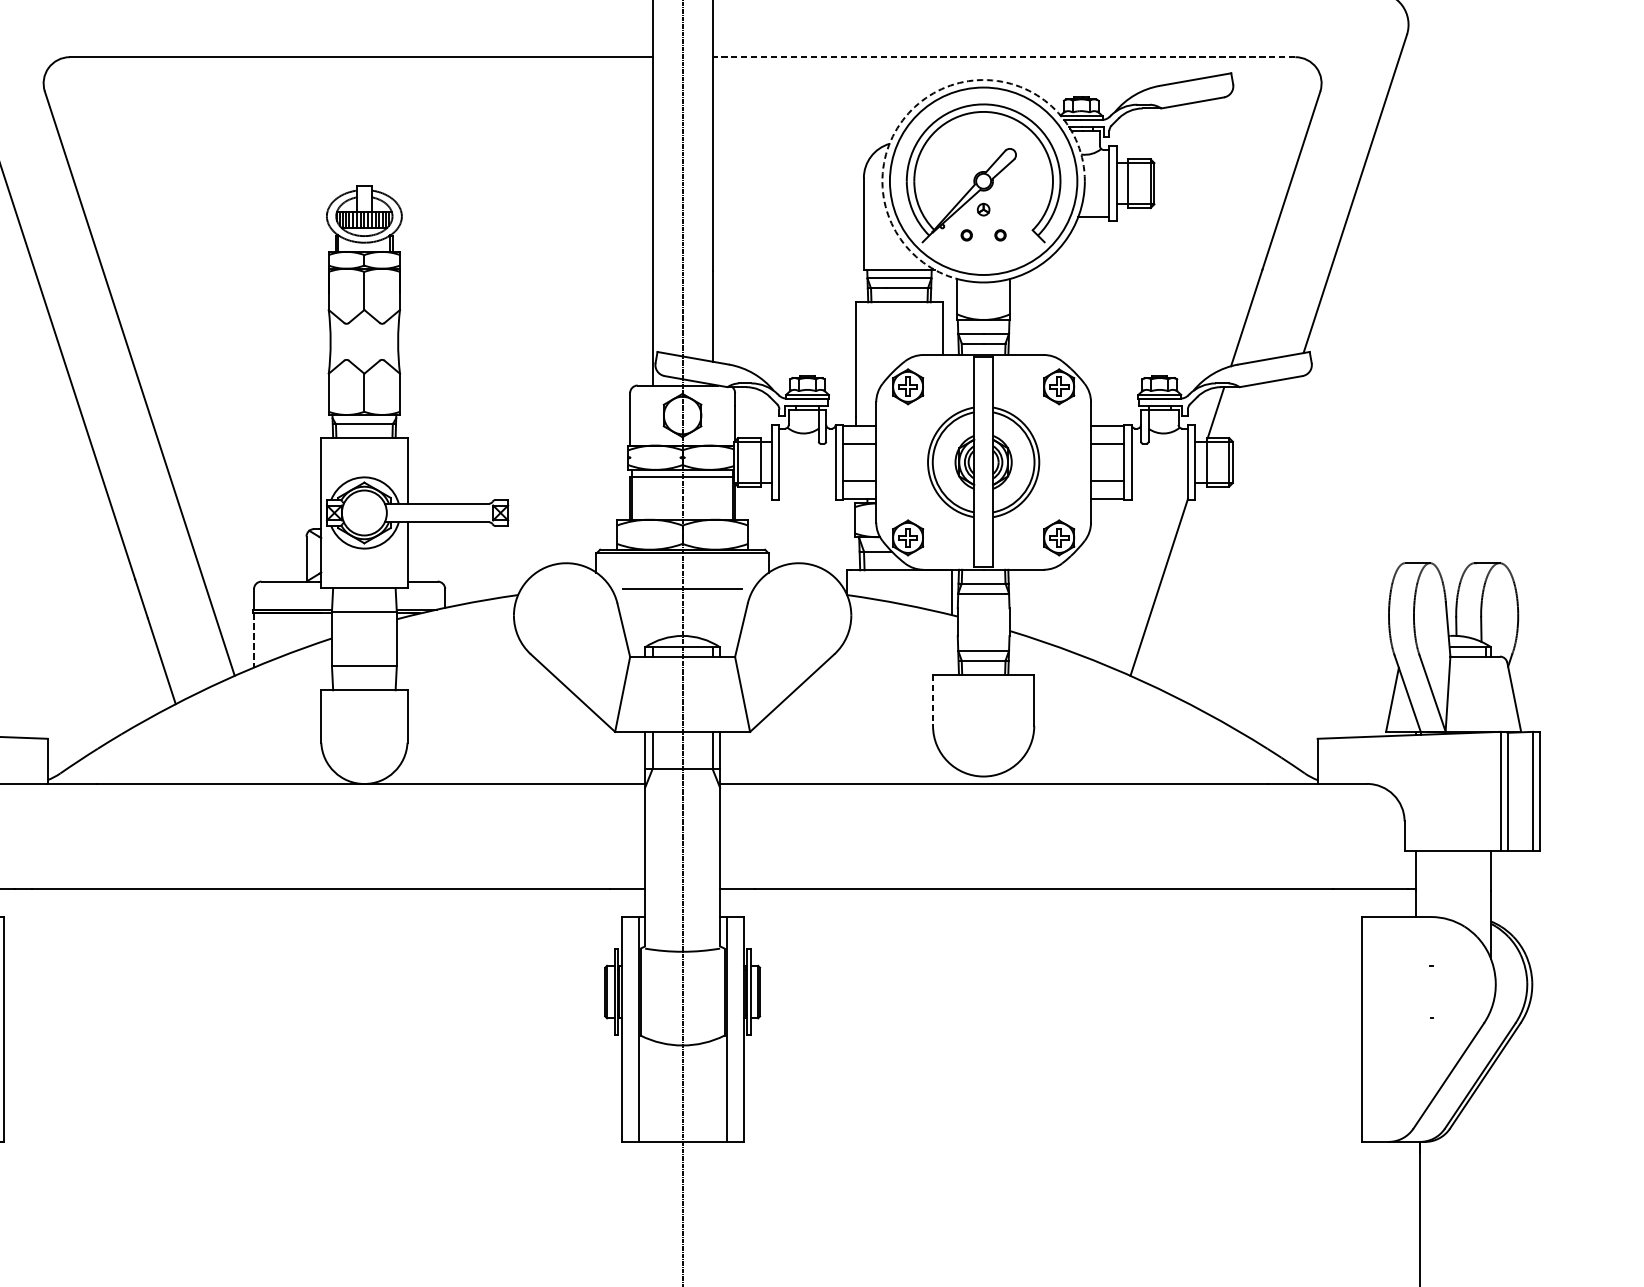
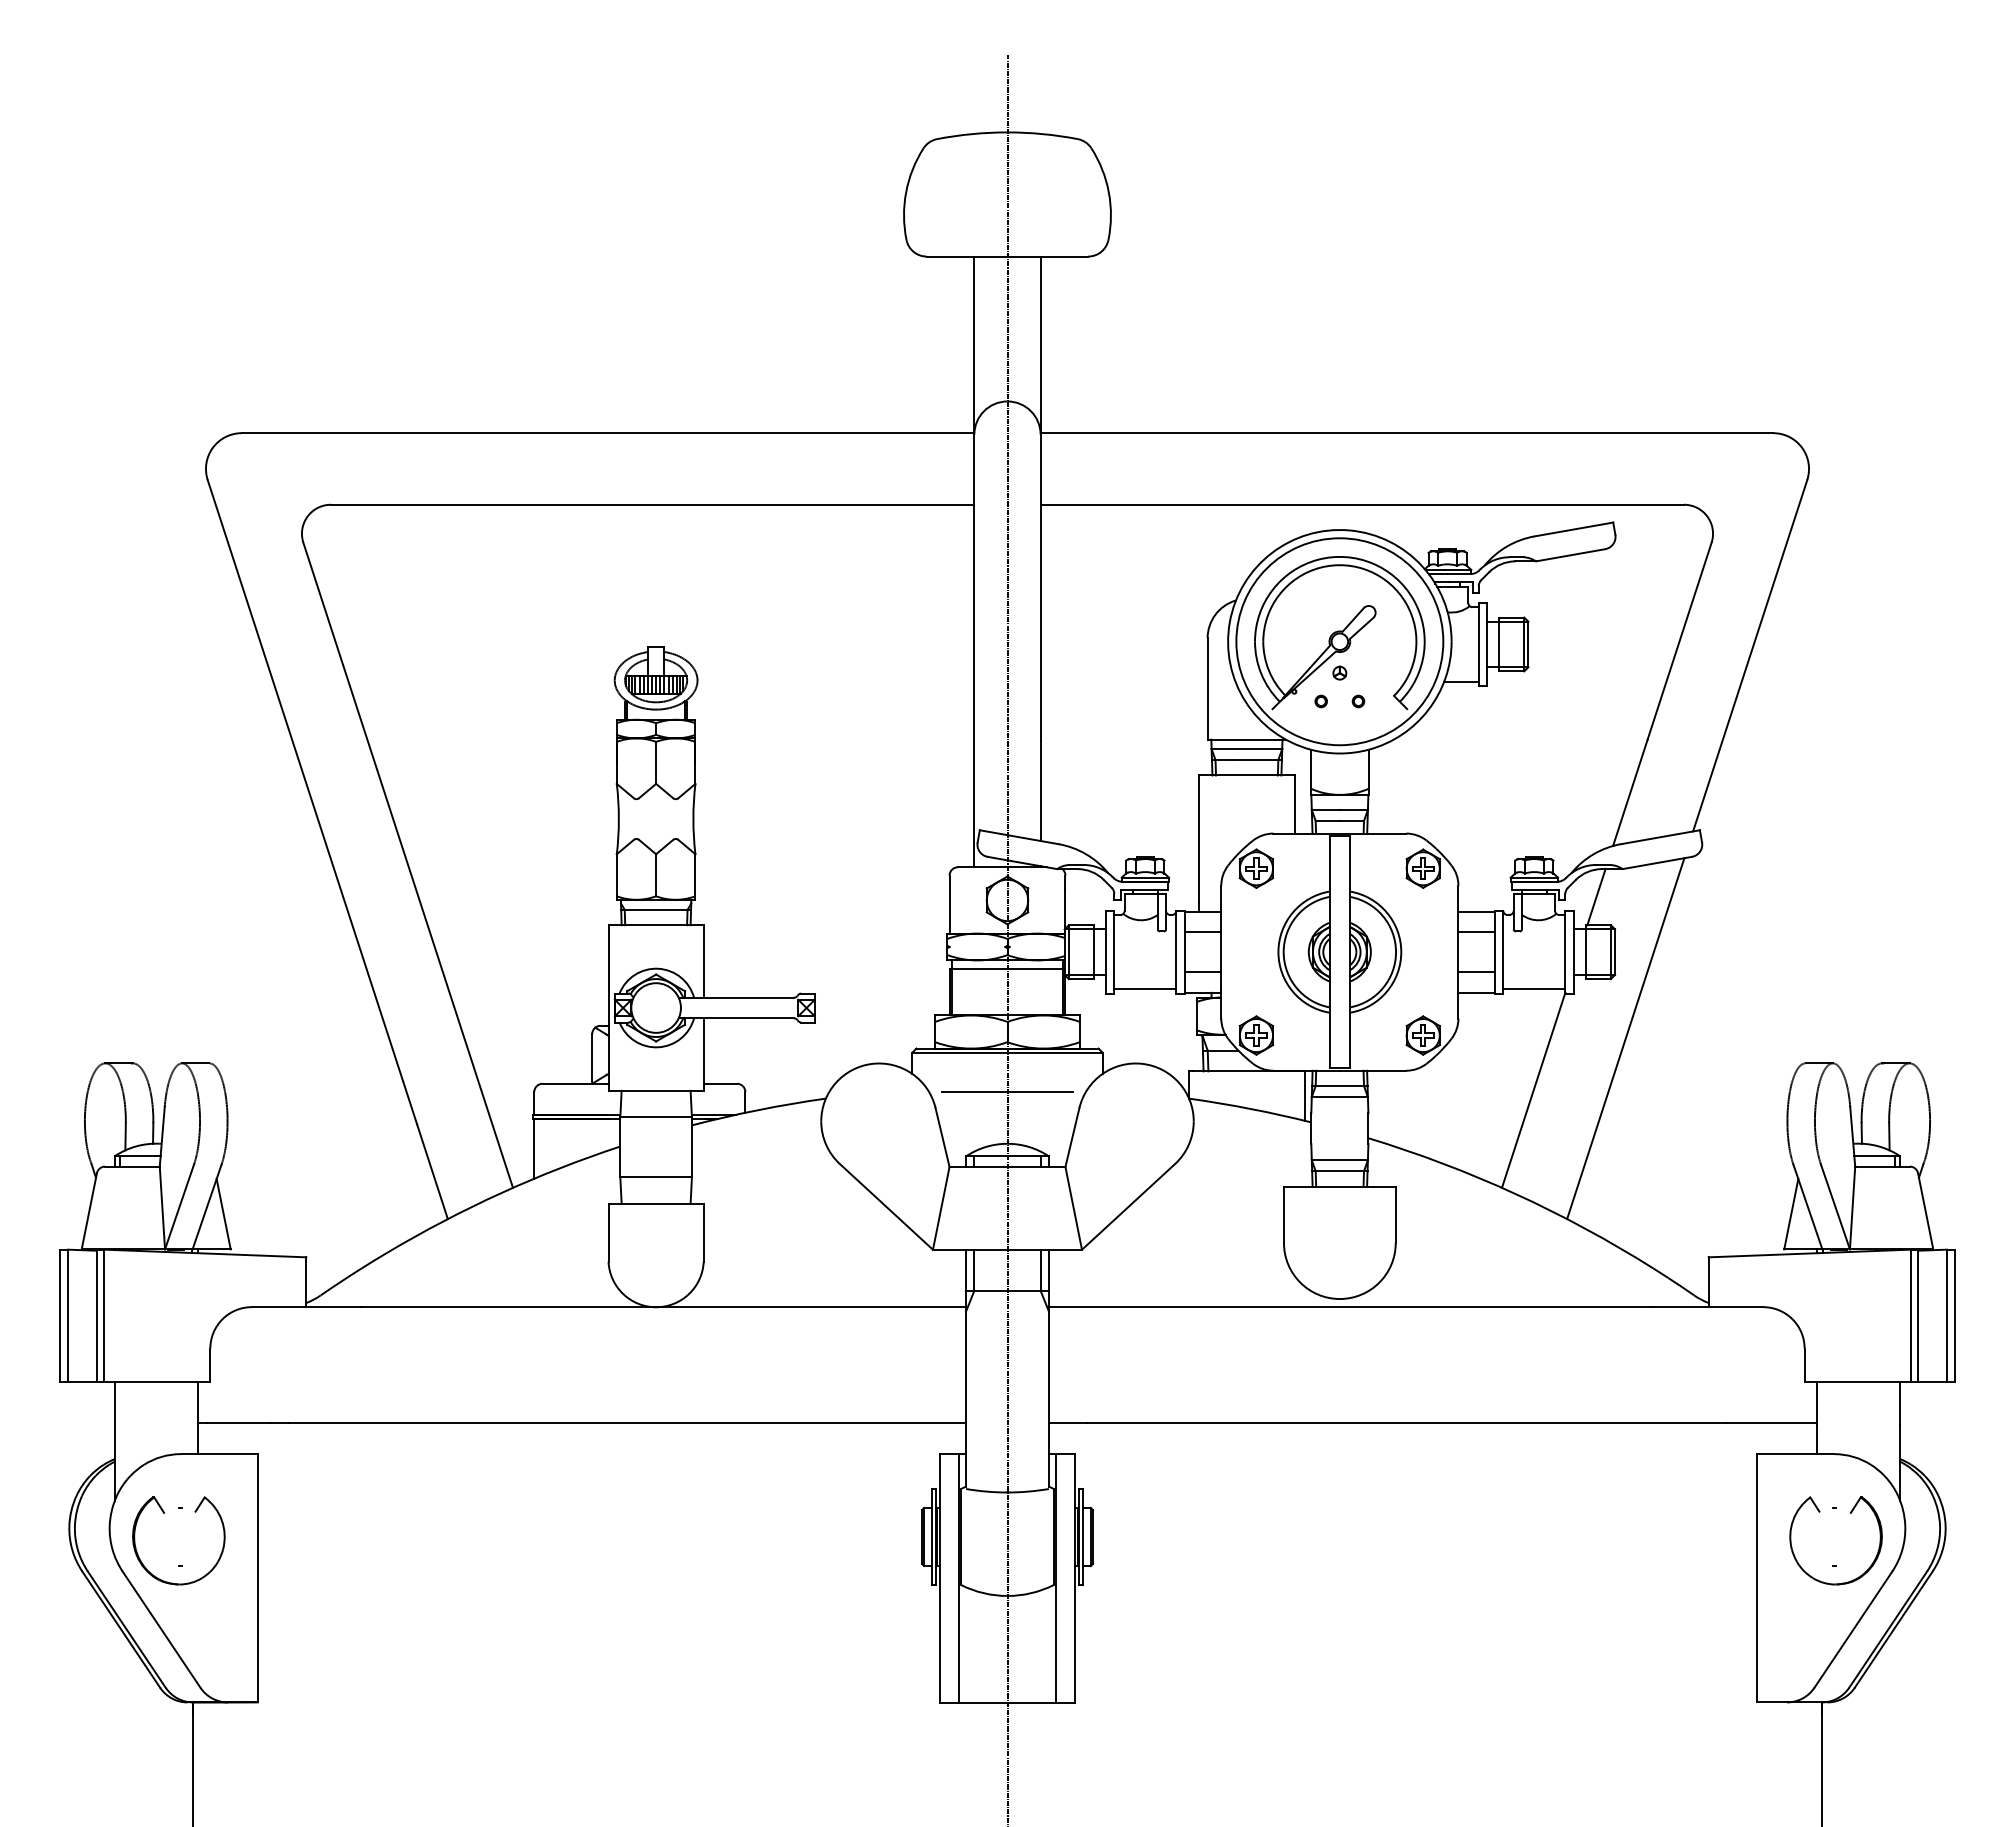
line: (1004, 56) -> (1362, 504), dashed -> solid
arc: (921, 101) -> (1271, 553), dashed -> solid
line: (807, 496) -> (1145, 989), added
line: (1159, 496) -> (1534, 989), added
line: (1242, 540) -> (1625, 1038), added
line: (254, 640) -> (534, 1148), dashed -> solid
line: (932, 700) -> (1283, 1215), dashed -> solid
part: (1446, 970) -> (1850, 1513), added

